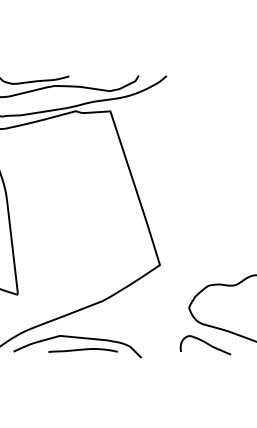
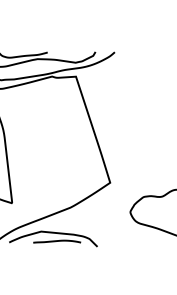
curve: (205, 344) -> (141, 237), removed

